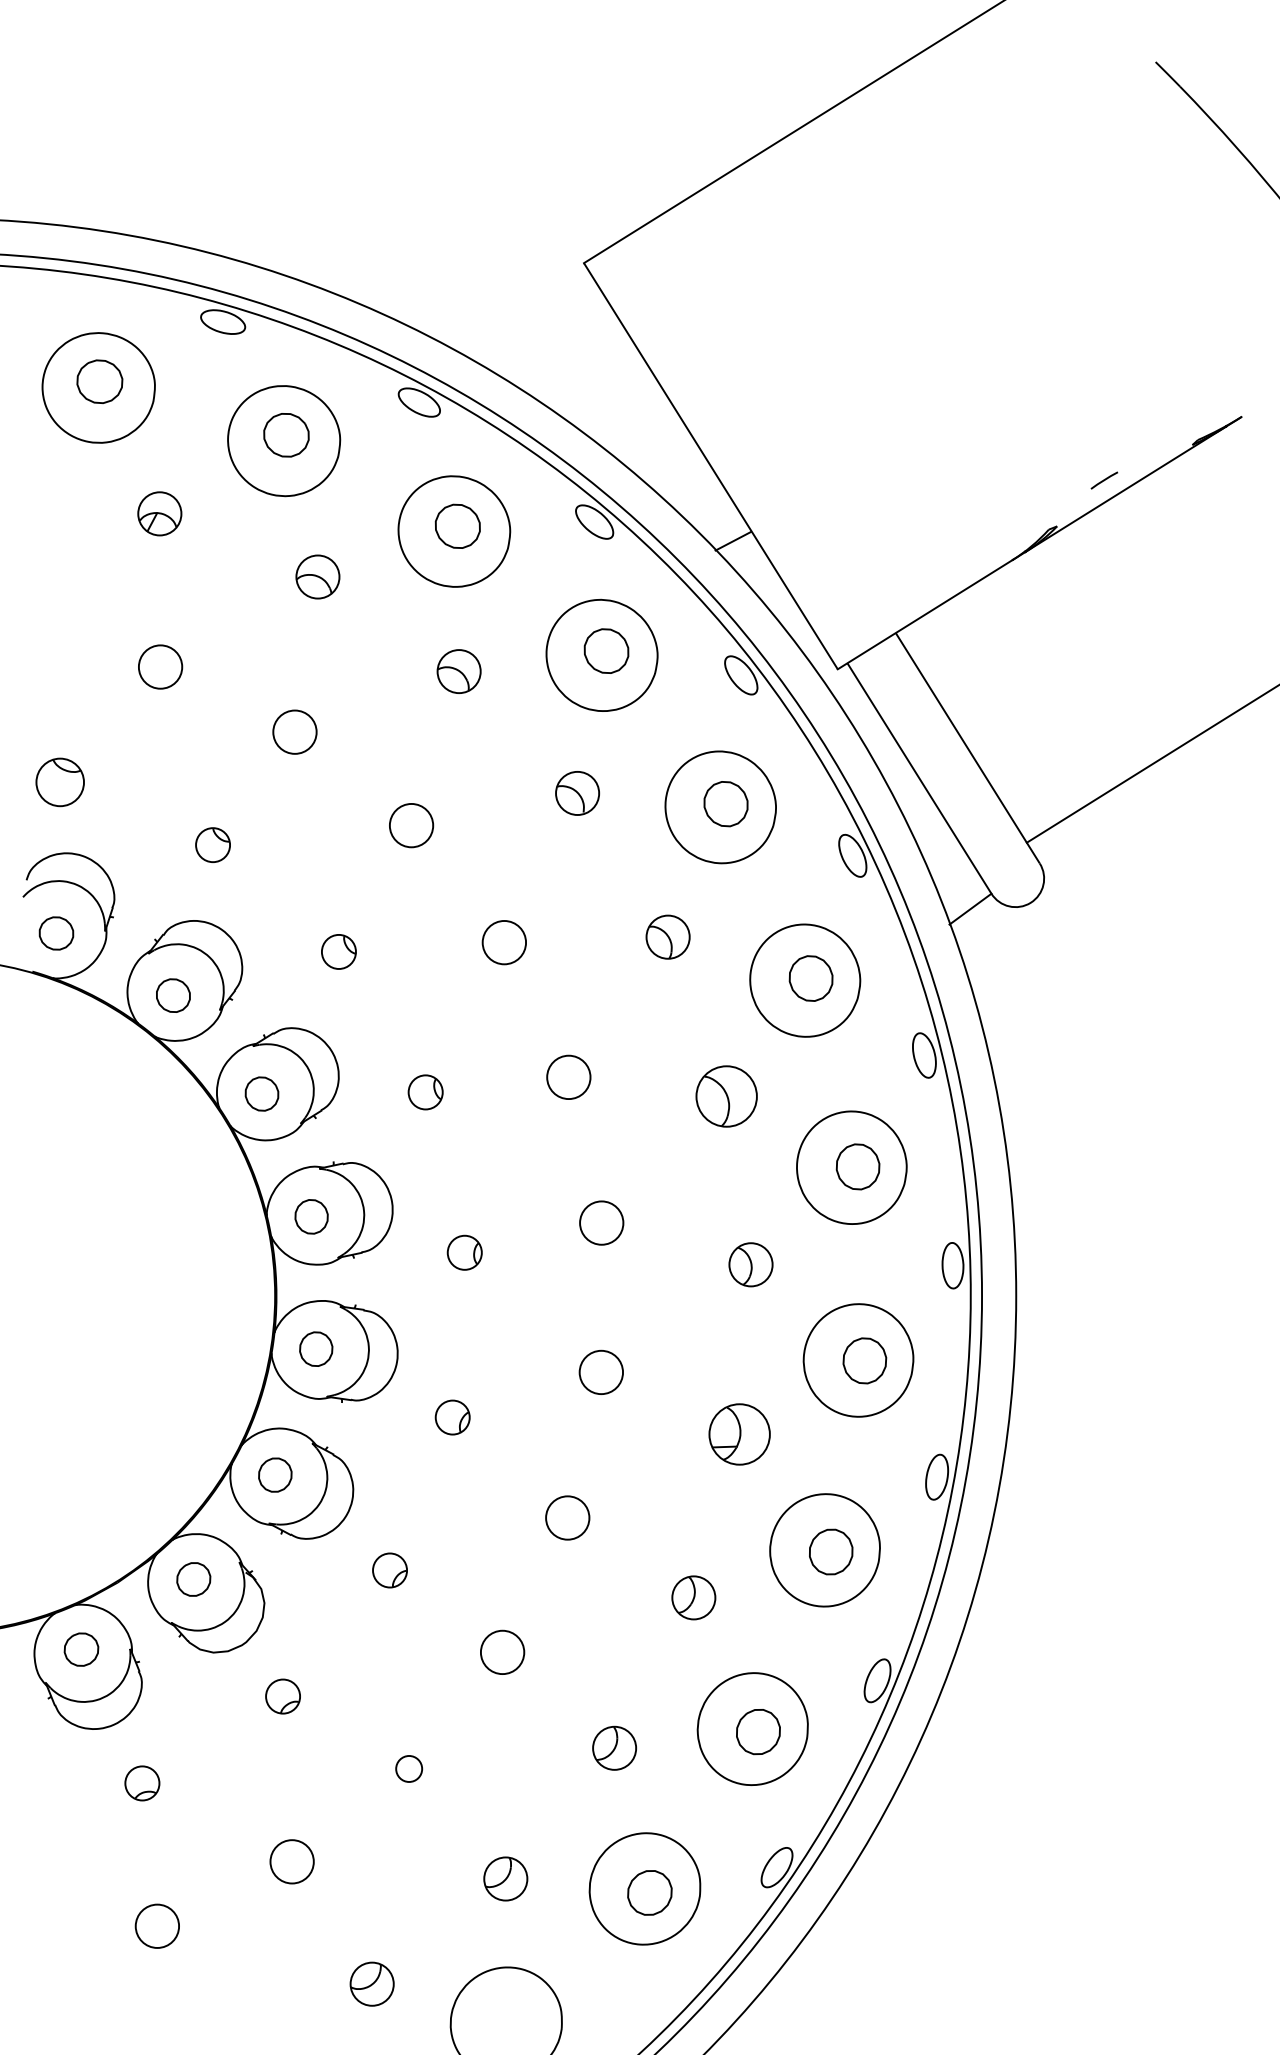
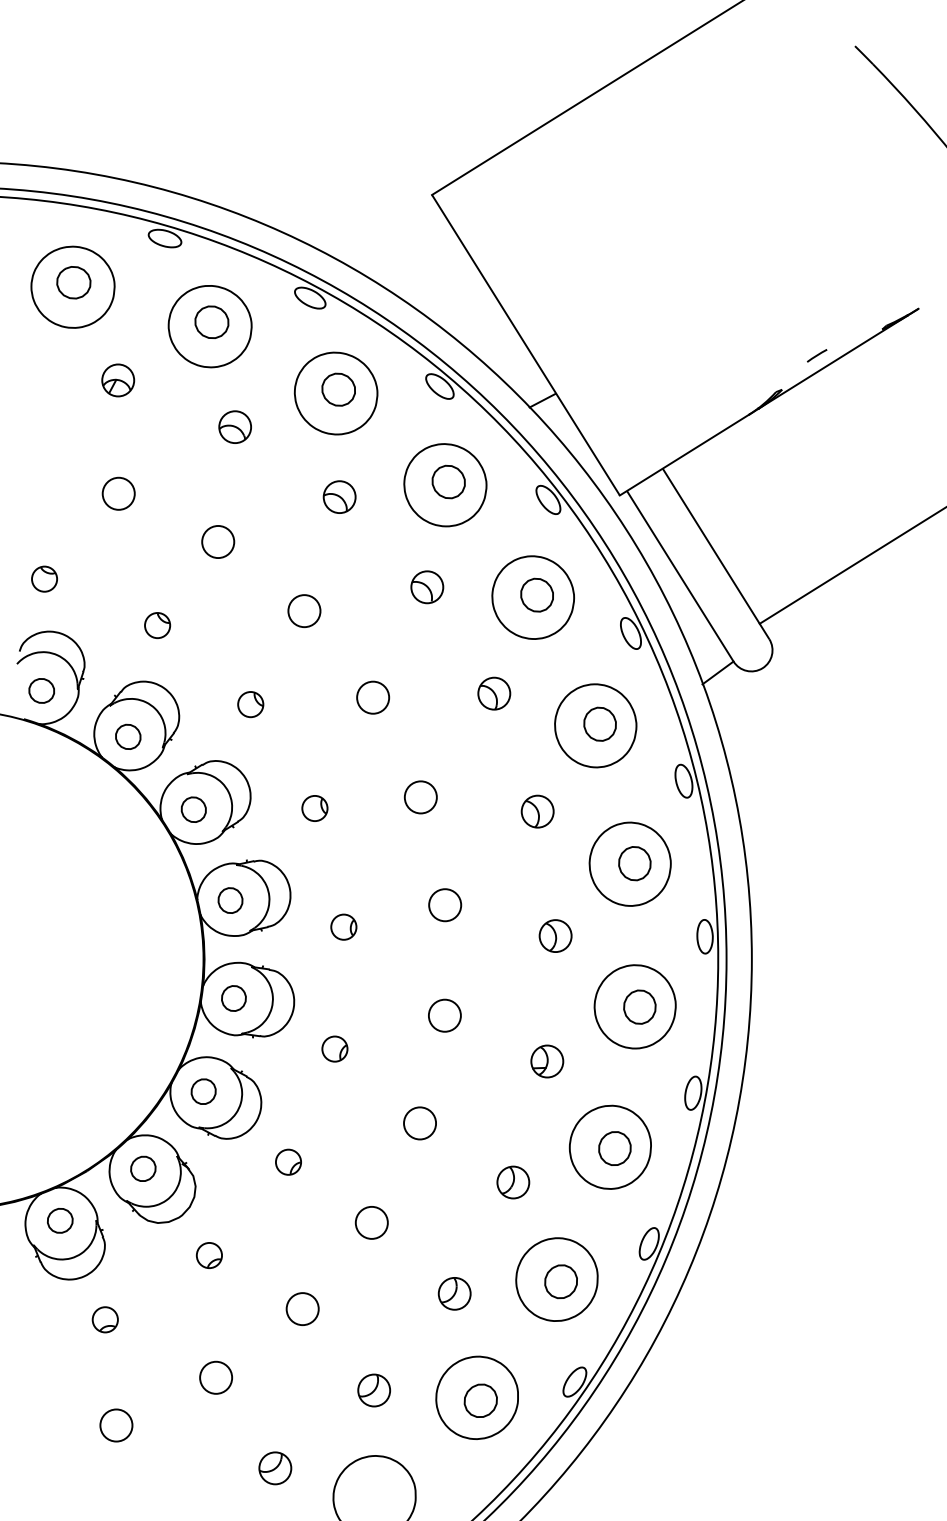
part: (60, 782) -> (44, 579), size x0.71
part: (726, 1096) -> (537, 811), size x0.71
part: (739, 1433) -> (547, 1060), size x0.71
circle: (408, 1768) -> (302, 1308), size x1.67

